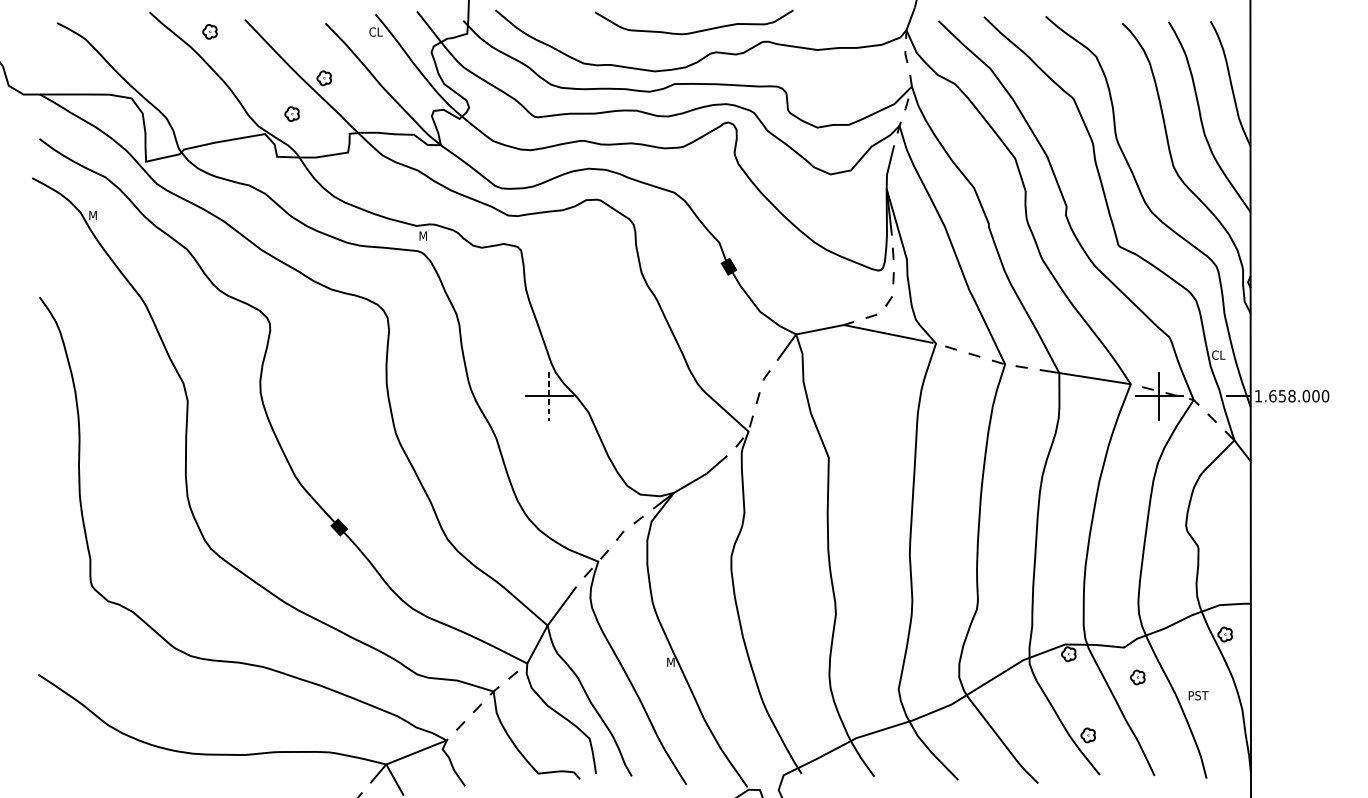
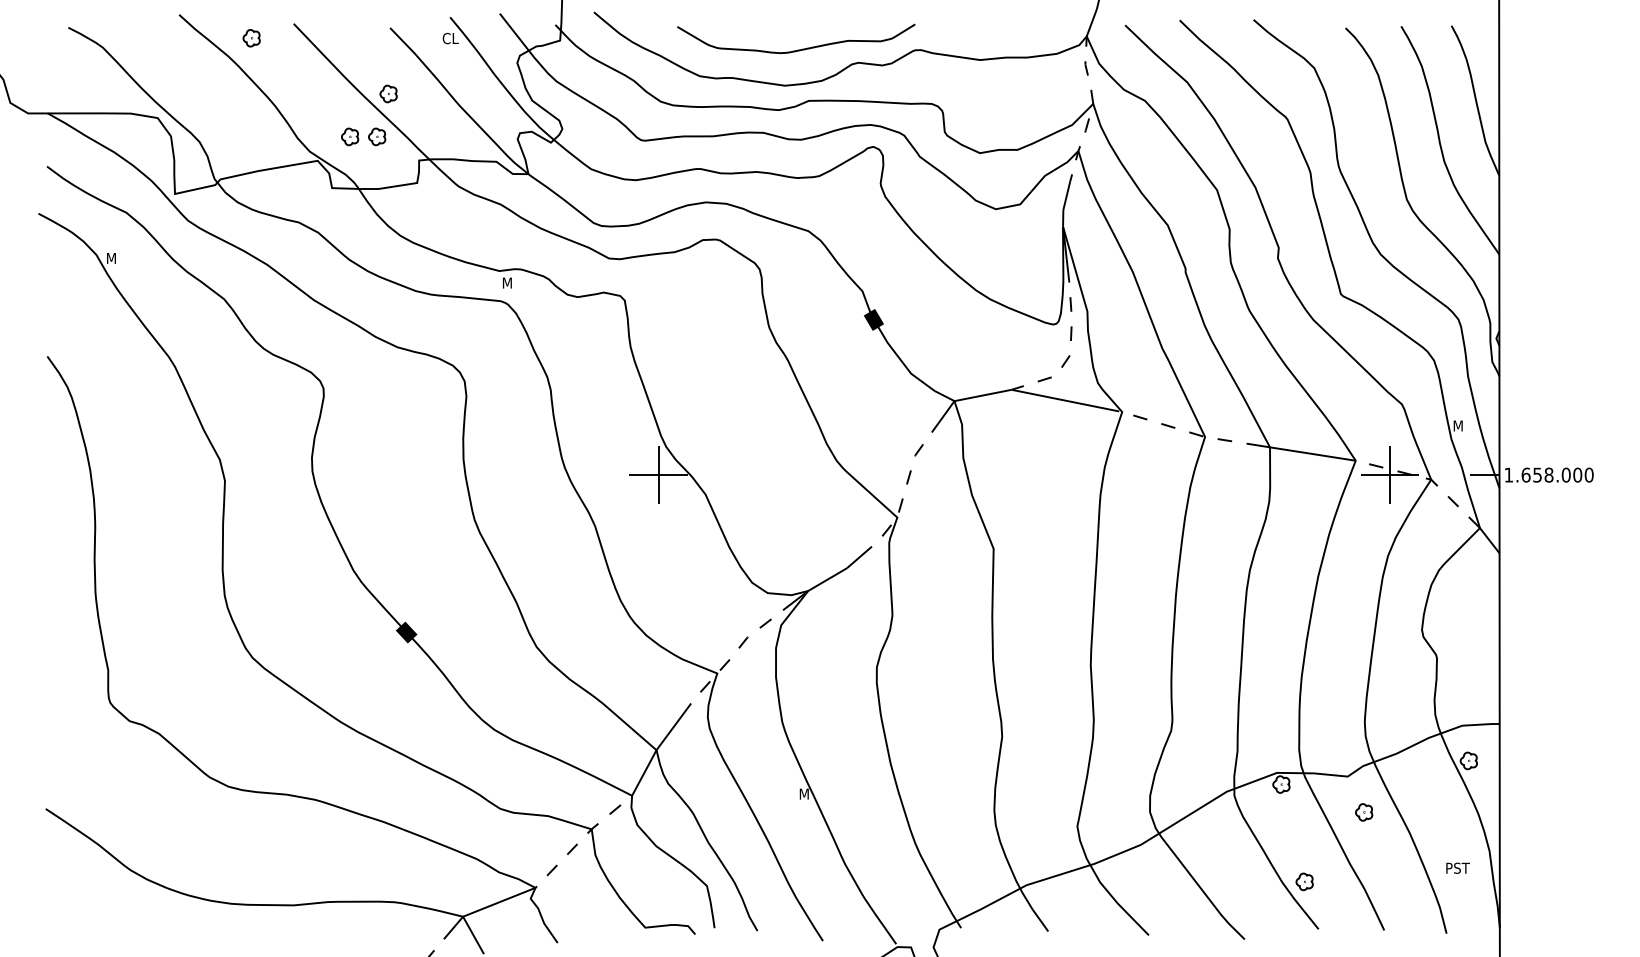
curve: (695, 31) -> (797, 49), moved
part: (314, 113) -> (377, 136), added
text: (1219, 354) -> (1461, 425), CL -> M
line: (549, 396) -> (658, 475), dashed -> solid
text: (1198, 695) -> (1457, 867), moved

